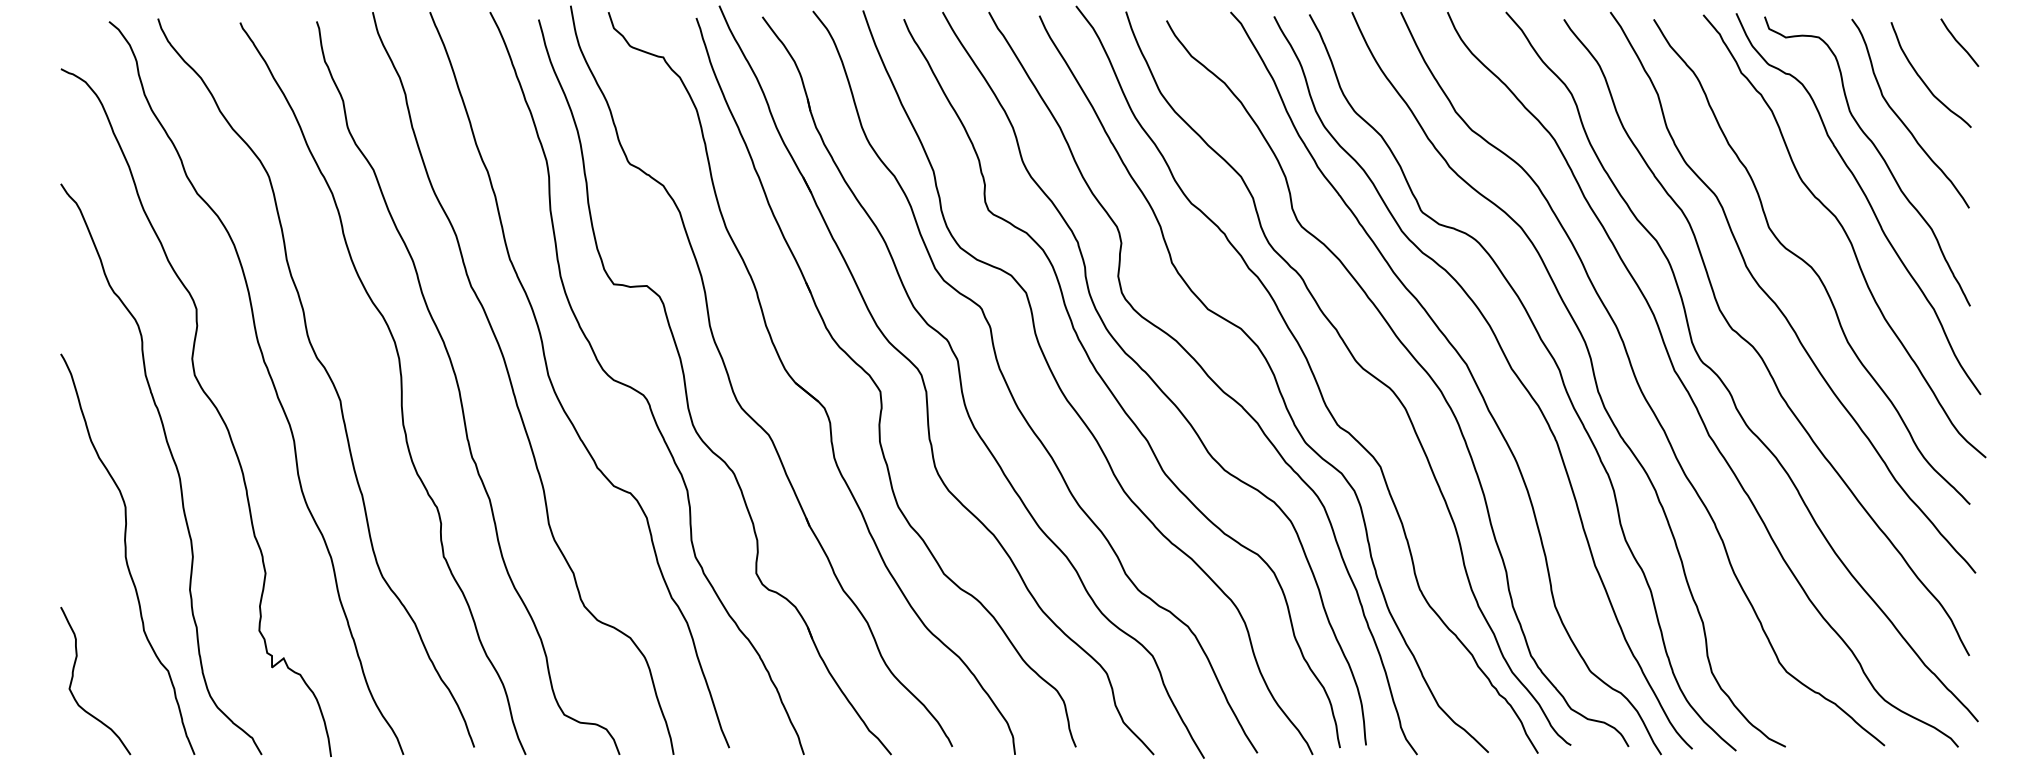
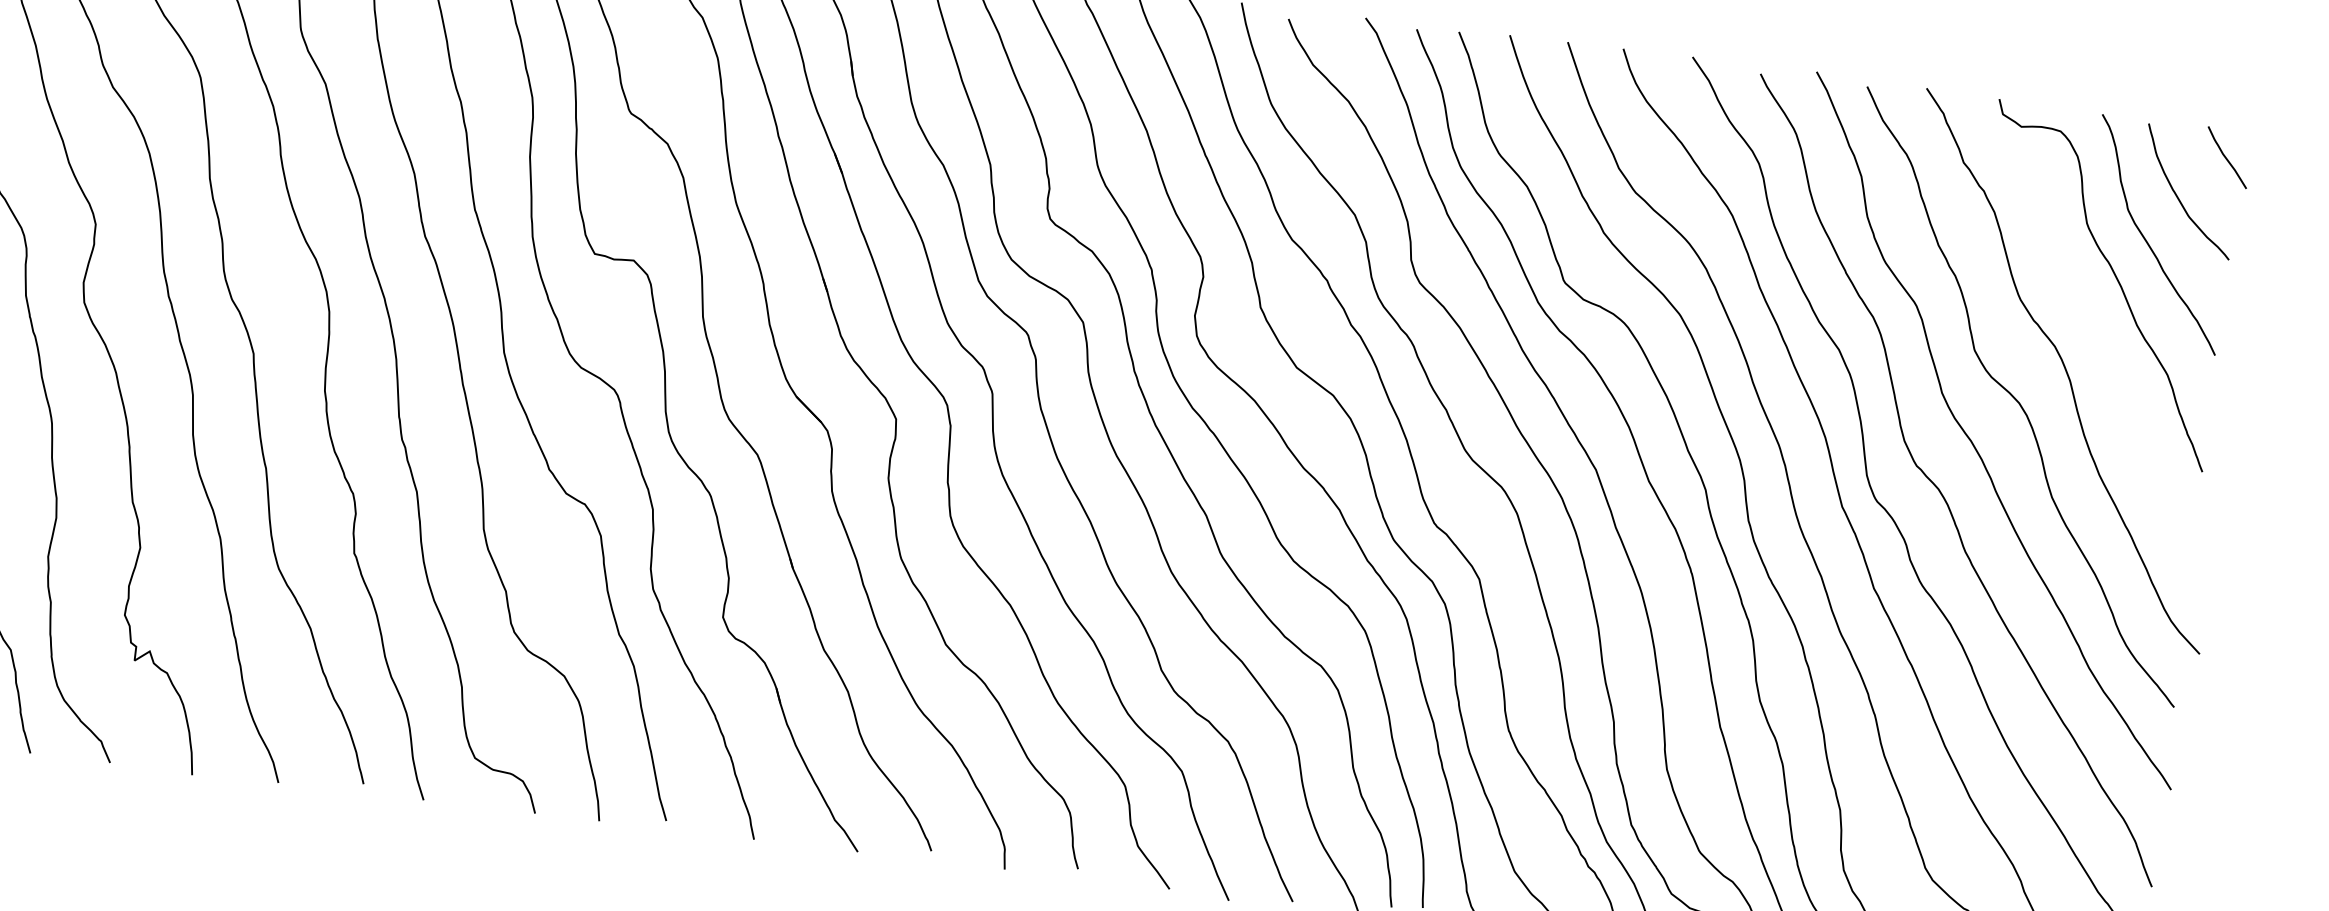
curve: (1865, 198) -> (2093, 329), removed

